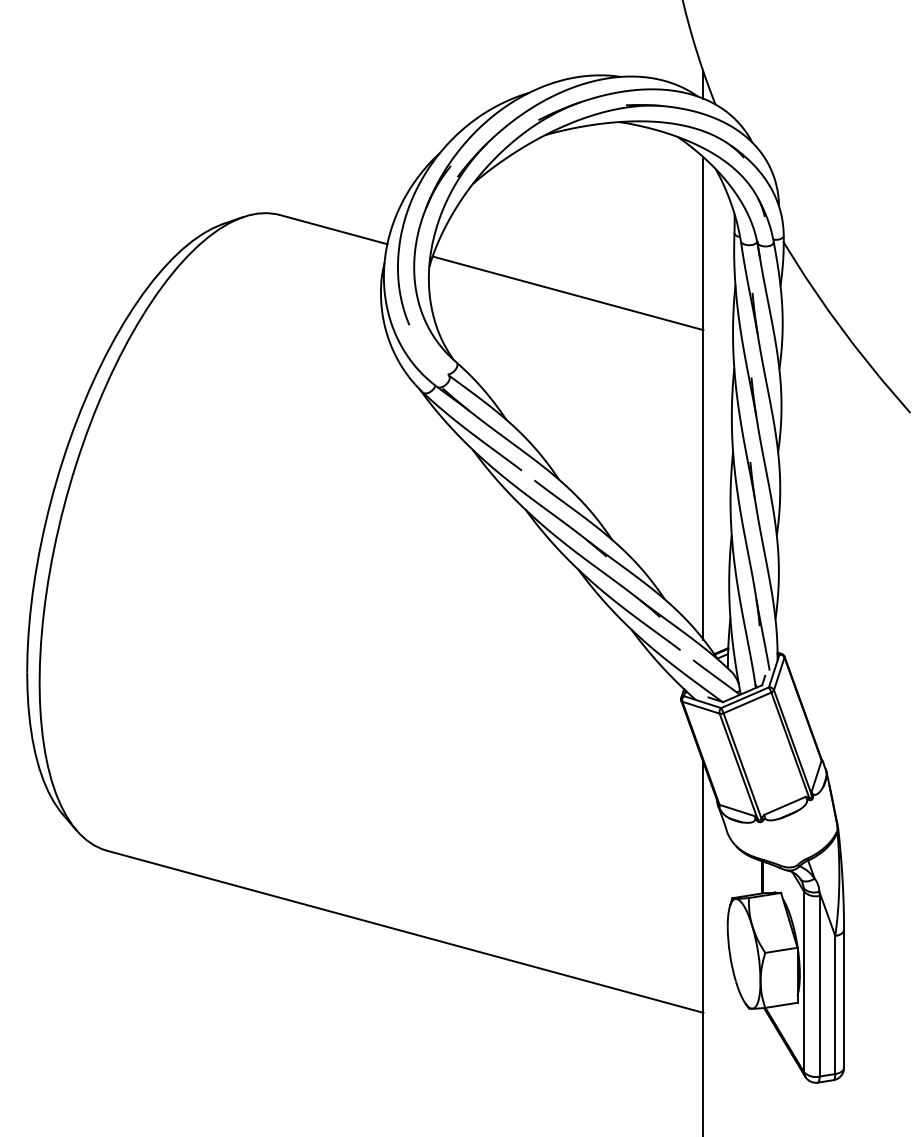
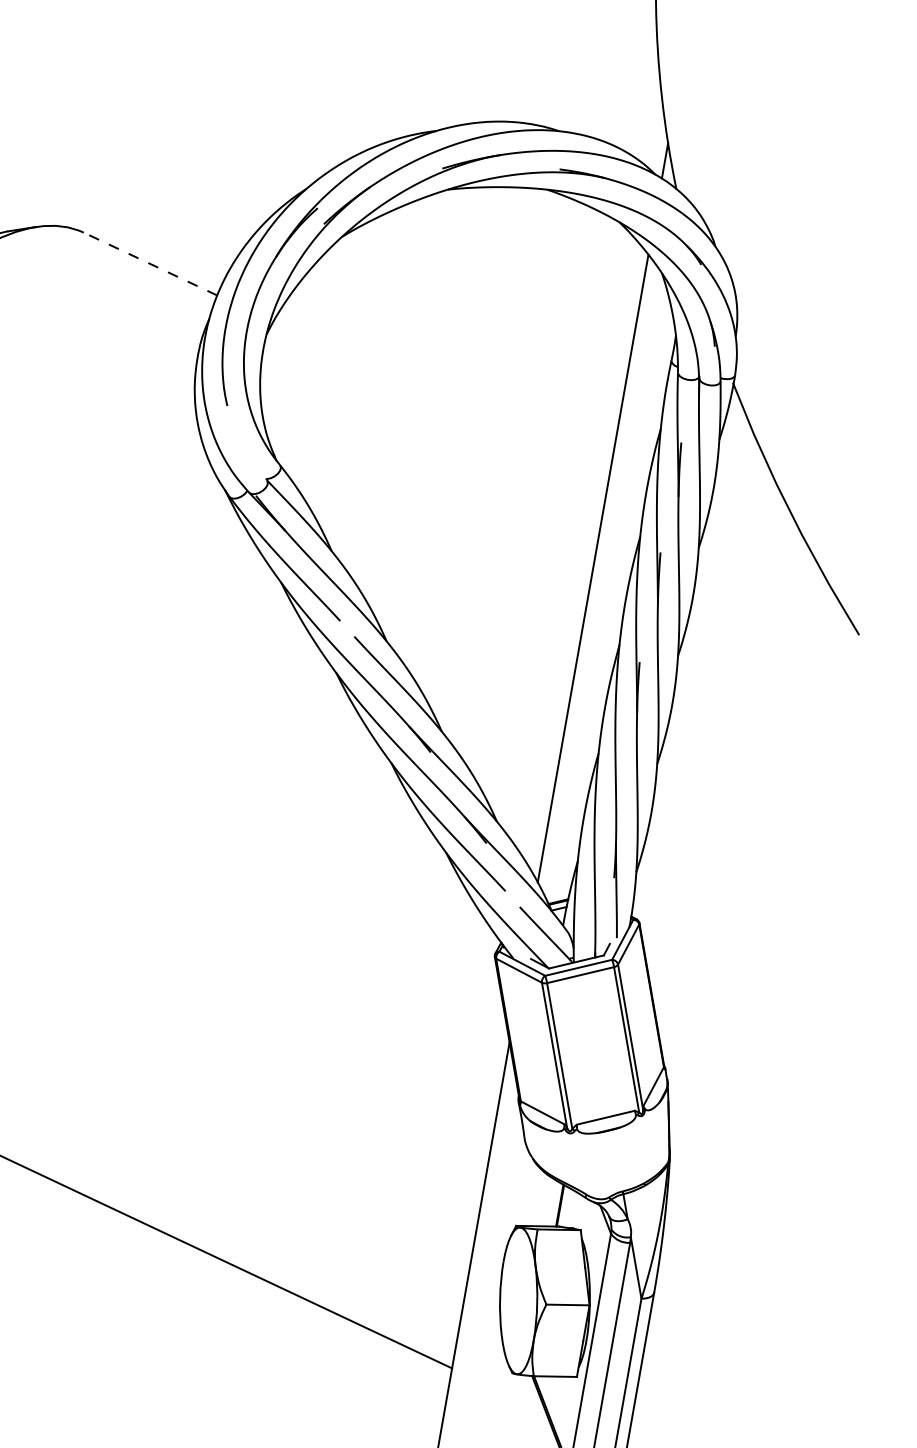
line: (333, 229) -> (150, 263), solid -> dashed
line: (567, 293) -> (440, 400), removed

